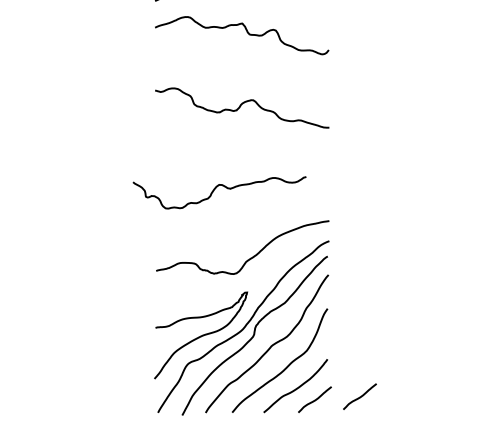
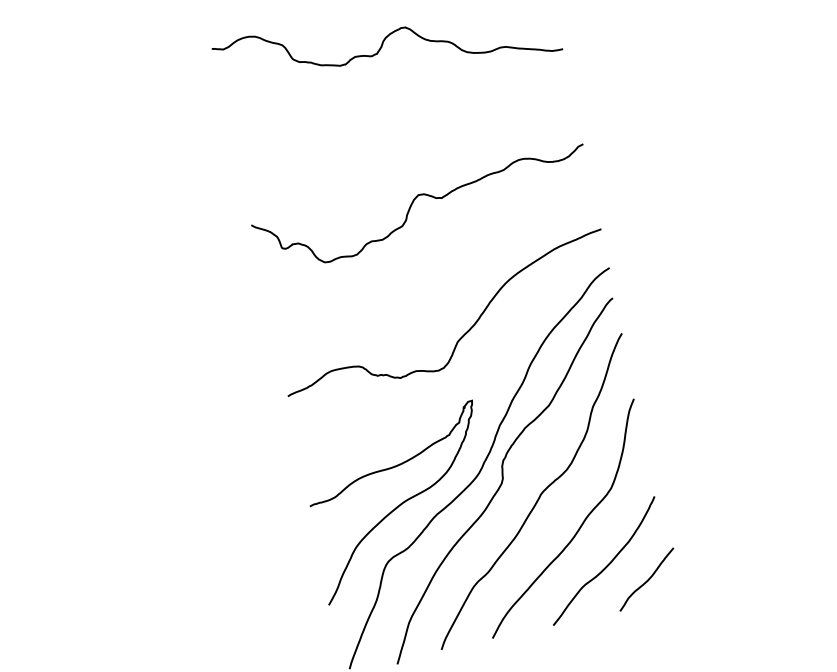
curve: (216, 188) -> (414, 203), moved
curve: (359, 396) -> (731, 555), removed

